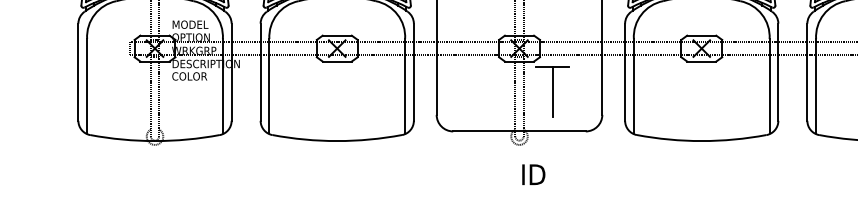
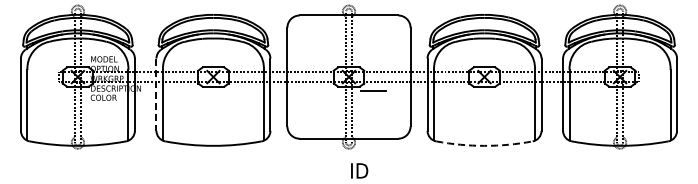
line: (260, 73) -> (156, 95), solid -> dashed
line: (552, 90) -> (373, 108), removed
arc: (701, 140) -> (484, 145), solid -> dashed

